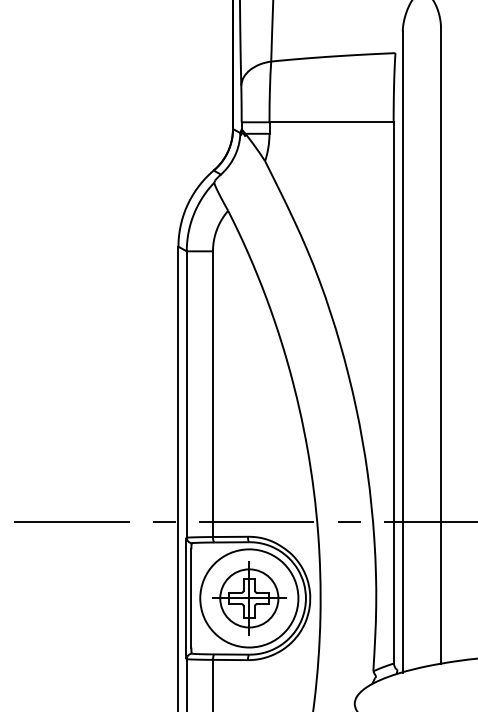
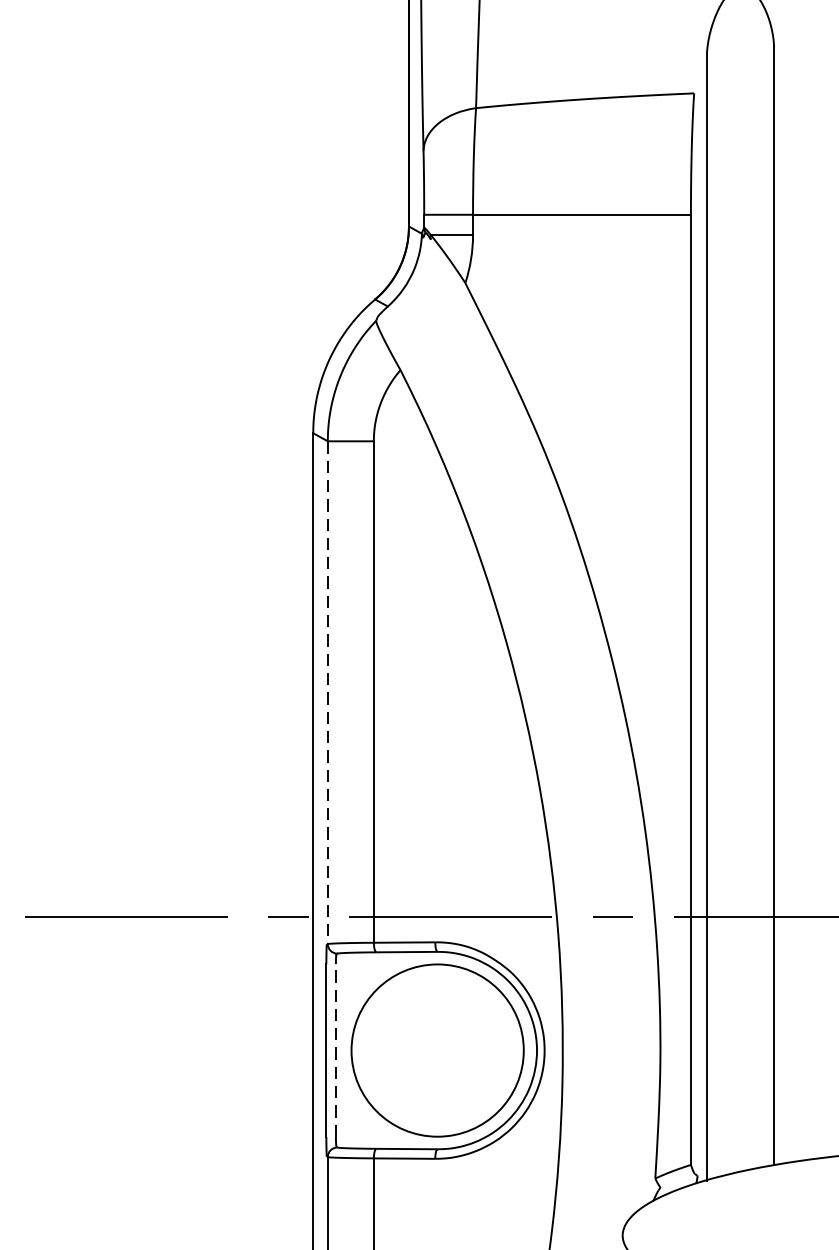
line: (186, 395) -> (327, 694), solid -> dashed
line: (191, 597) -> (336, 1048), solid -> dashed
part: (249, 598) -> (437, 1050), removed

